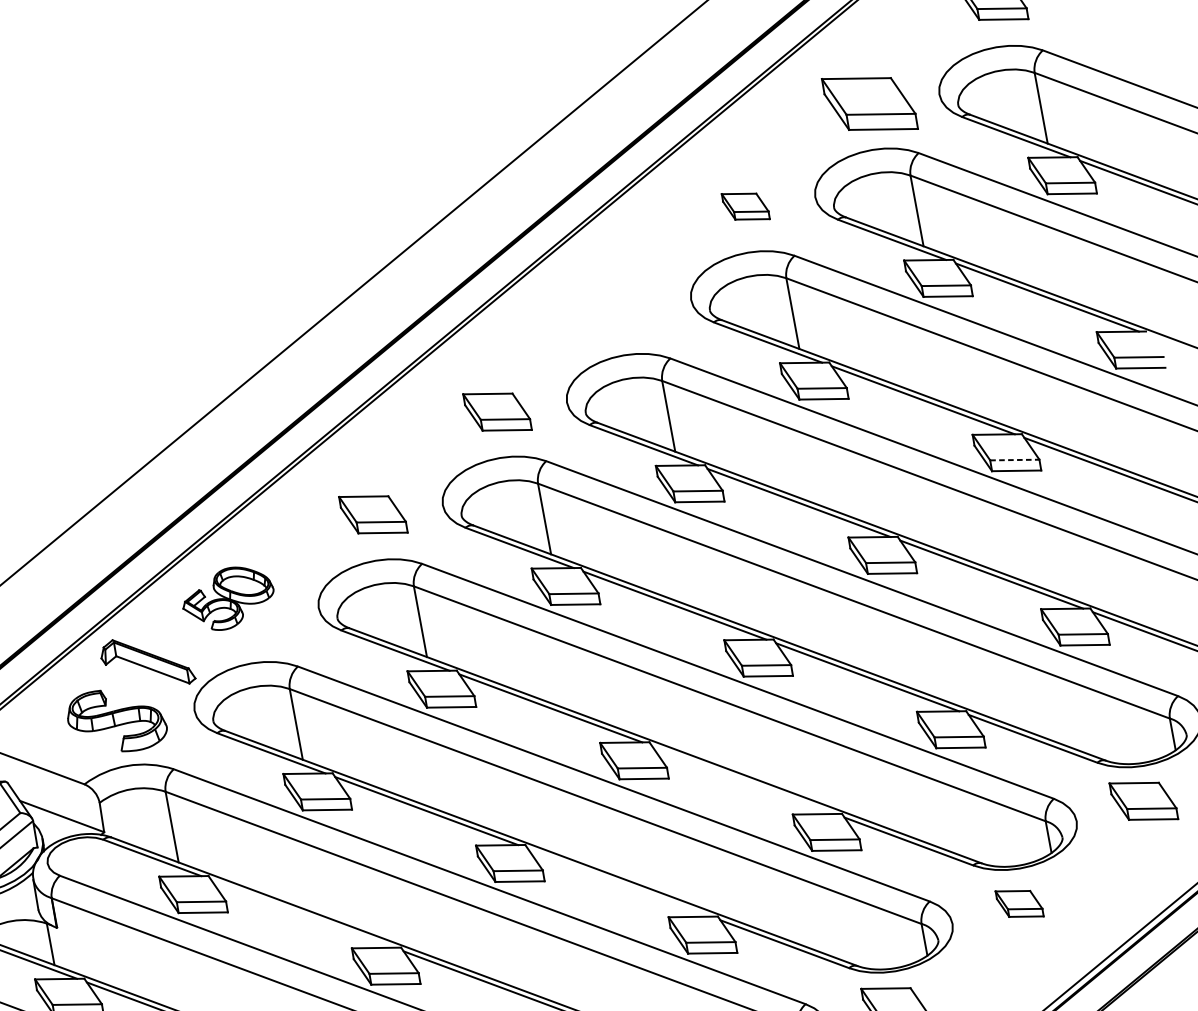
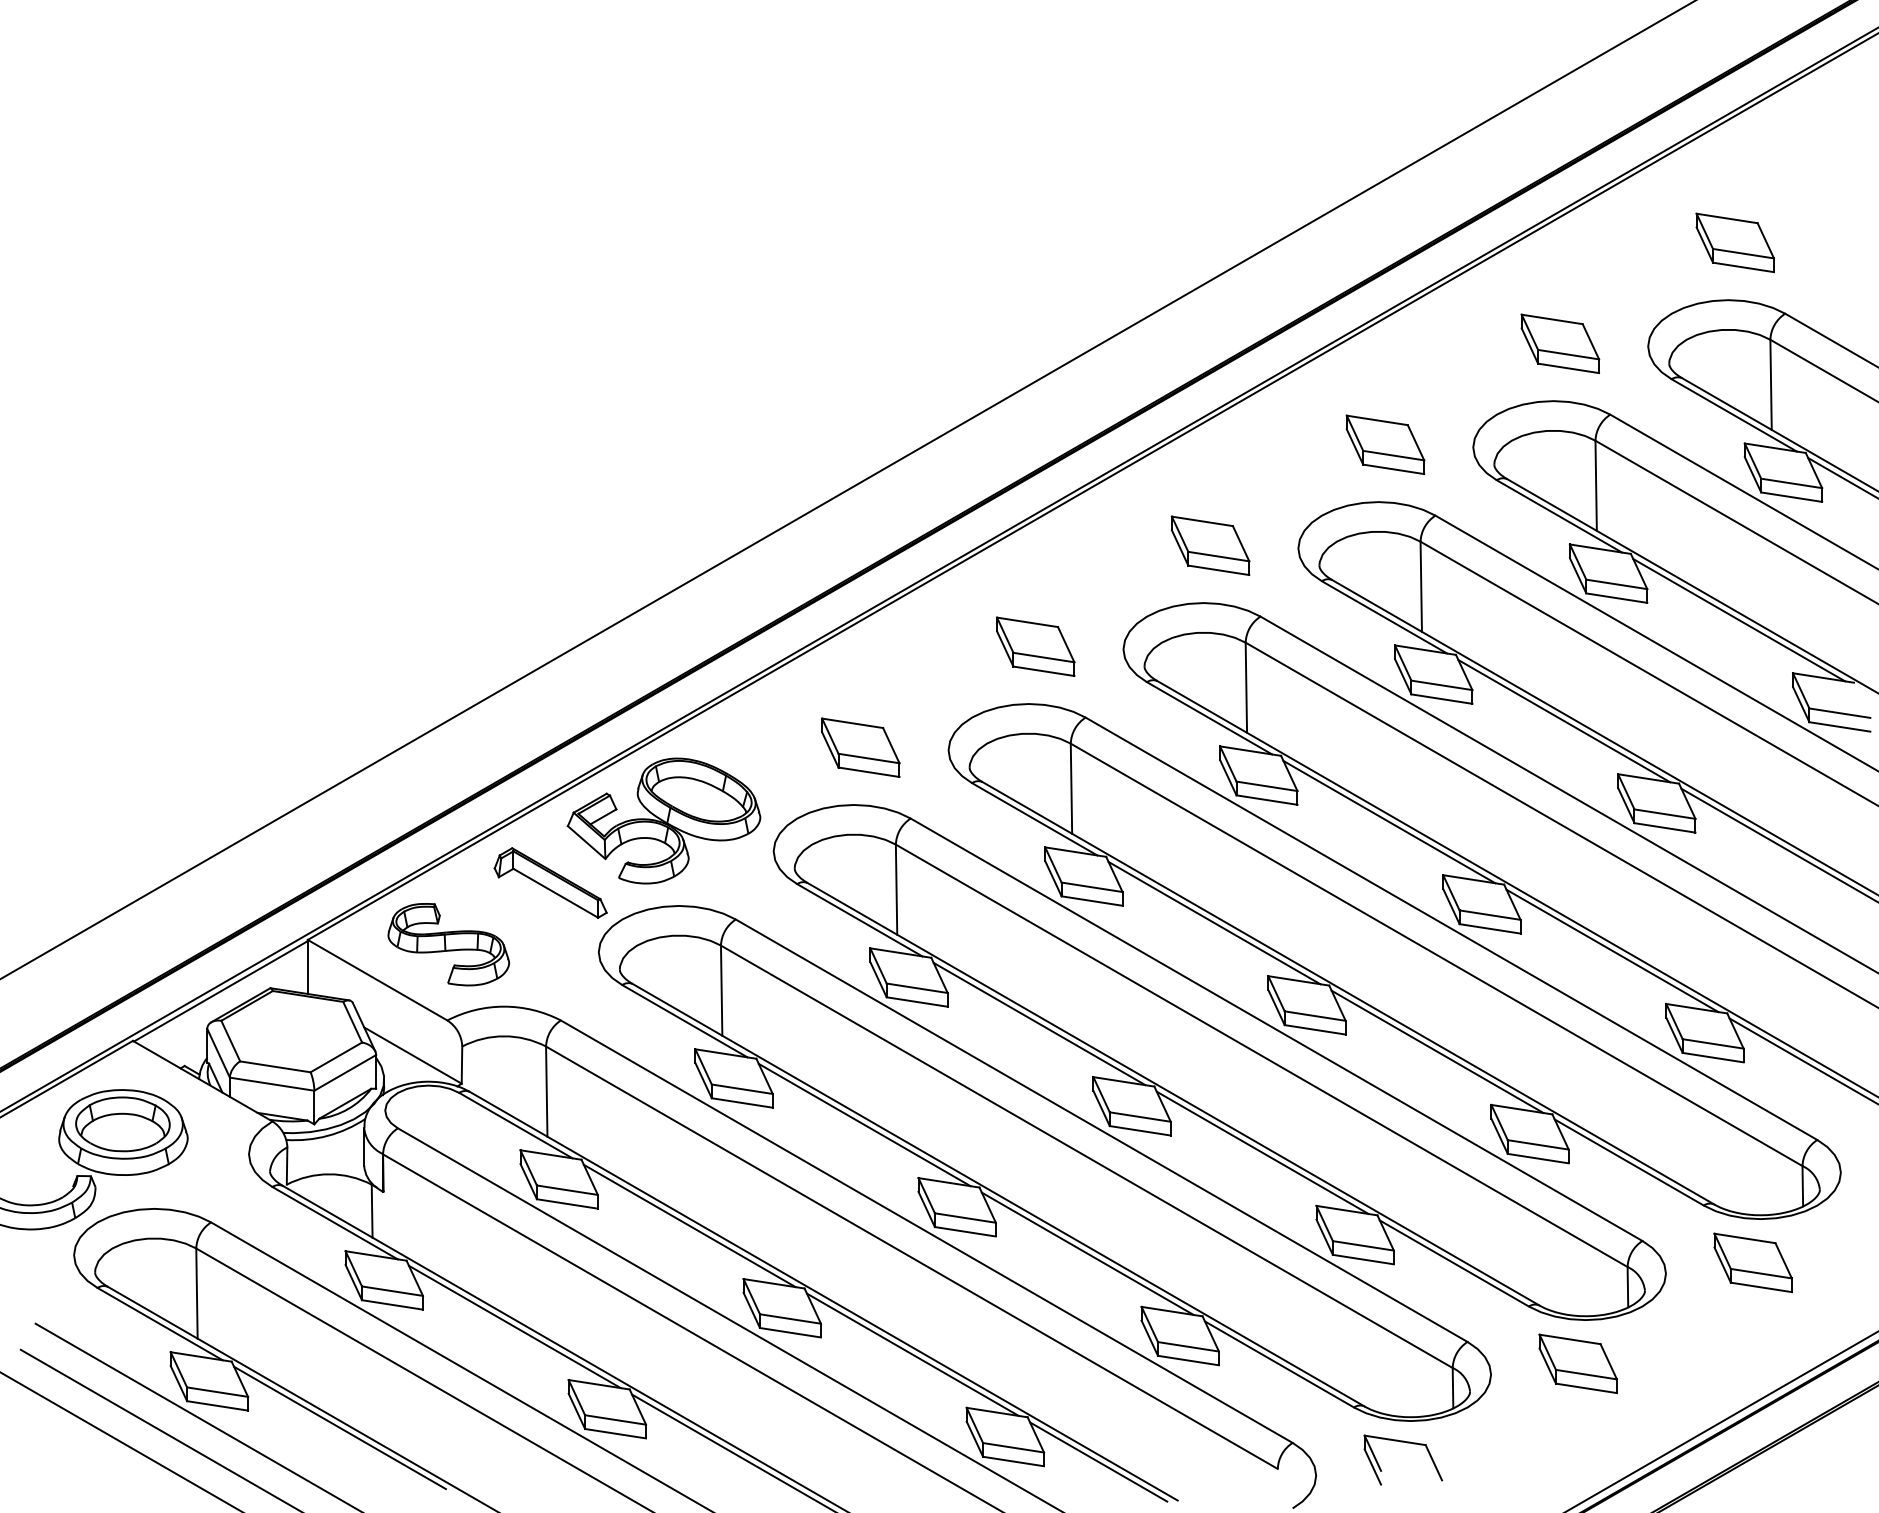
part: (870, 103) -> (1560, 343), size x0.71
part: (745, 206) -> (1385, 444), size x1.43
part: (621, 309) -> (1210, 545), added
line: (1014, 460) -> (1664, 814), dashed -> solid
part: (227, 598) -> (663, 820), size x1.67
part: (116, 720) -> (448, 944), moved
line: (743, 779) -> (1262, 1152), added
line: (619, 882) -> (1087, 1253), added
part: (1019, 903) -> (1577, 1363), size x1.43
line: (302, 913) -> (689, 1225), added

